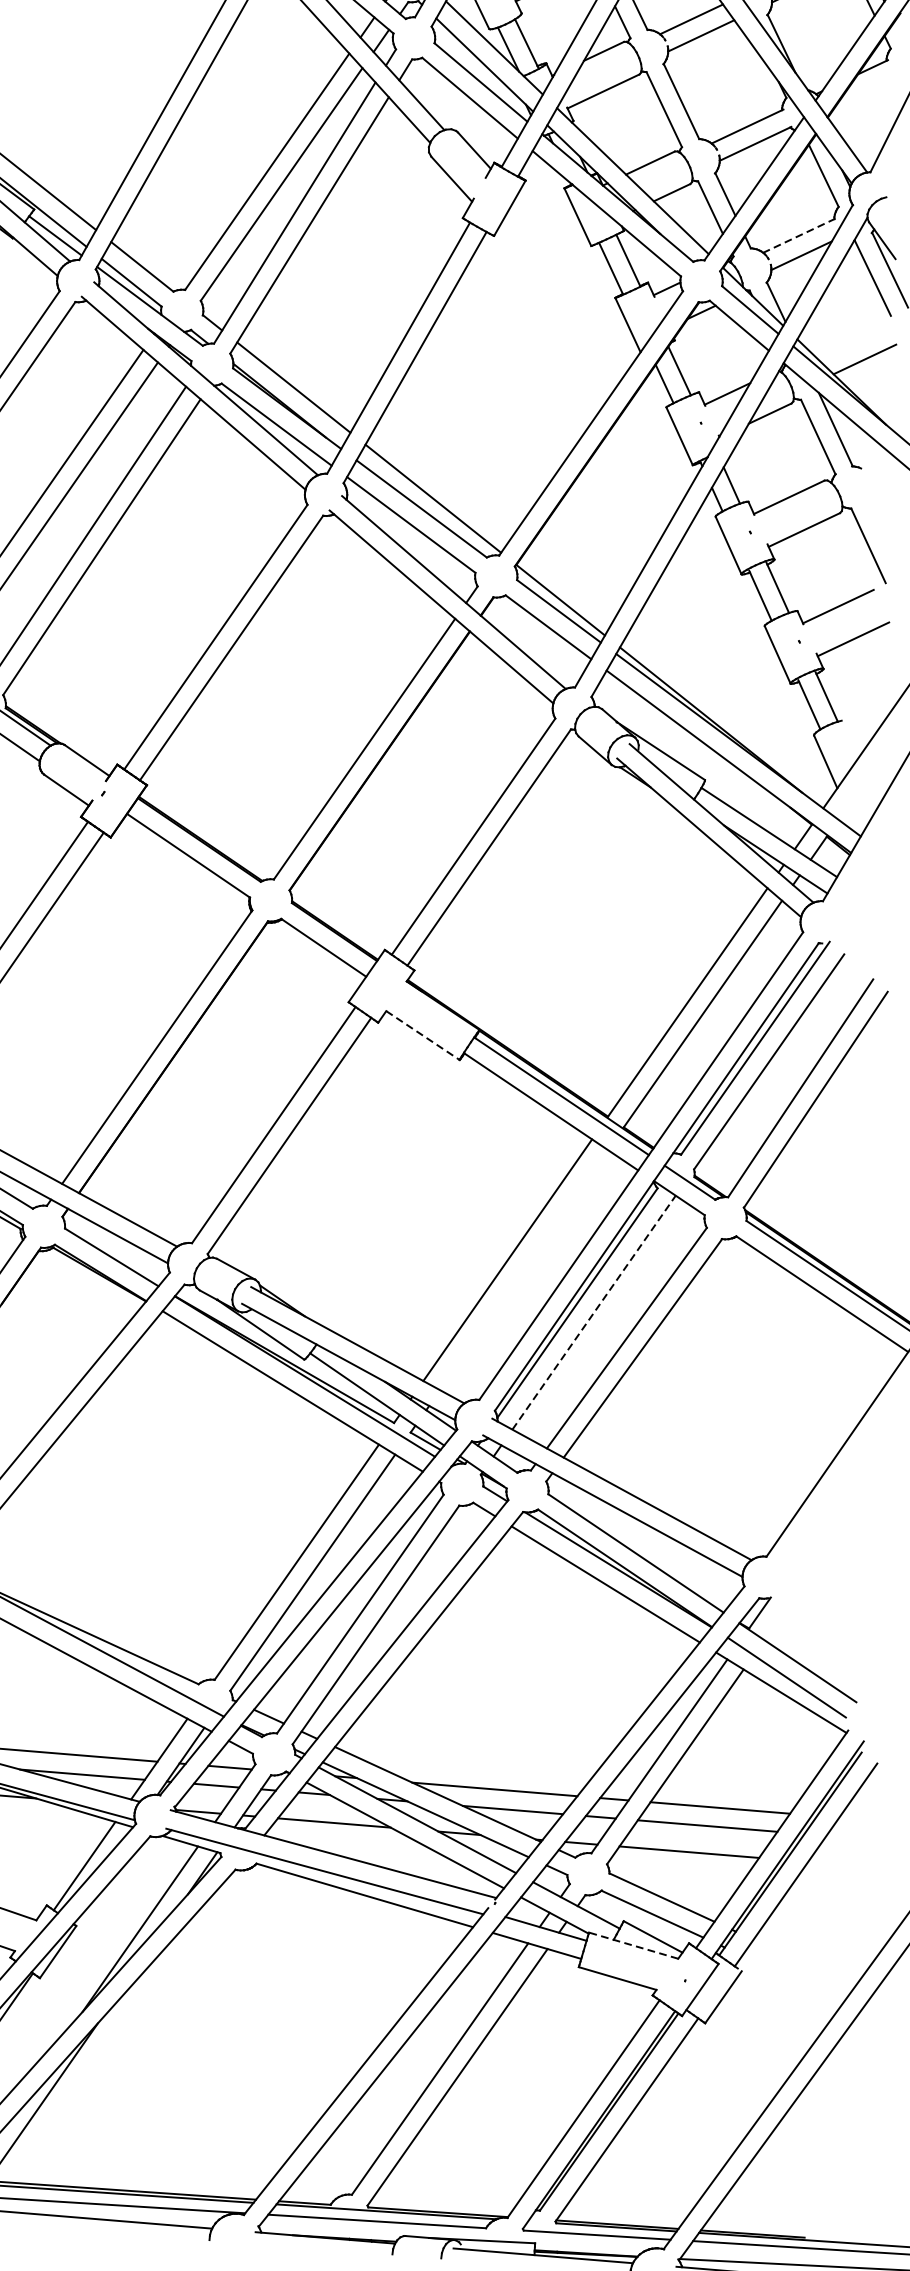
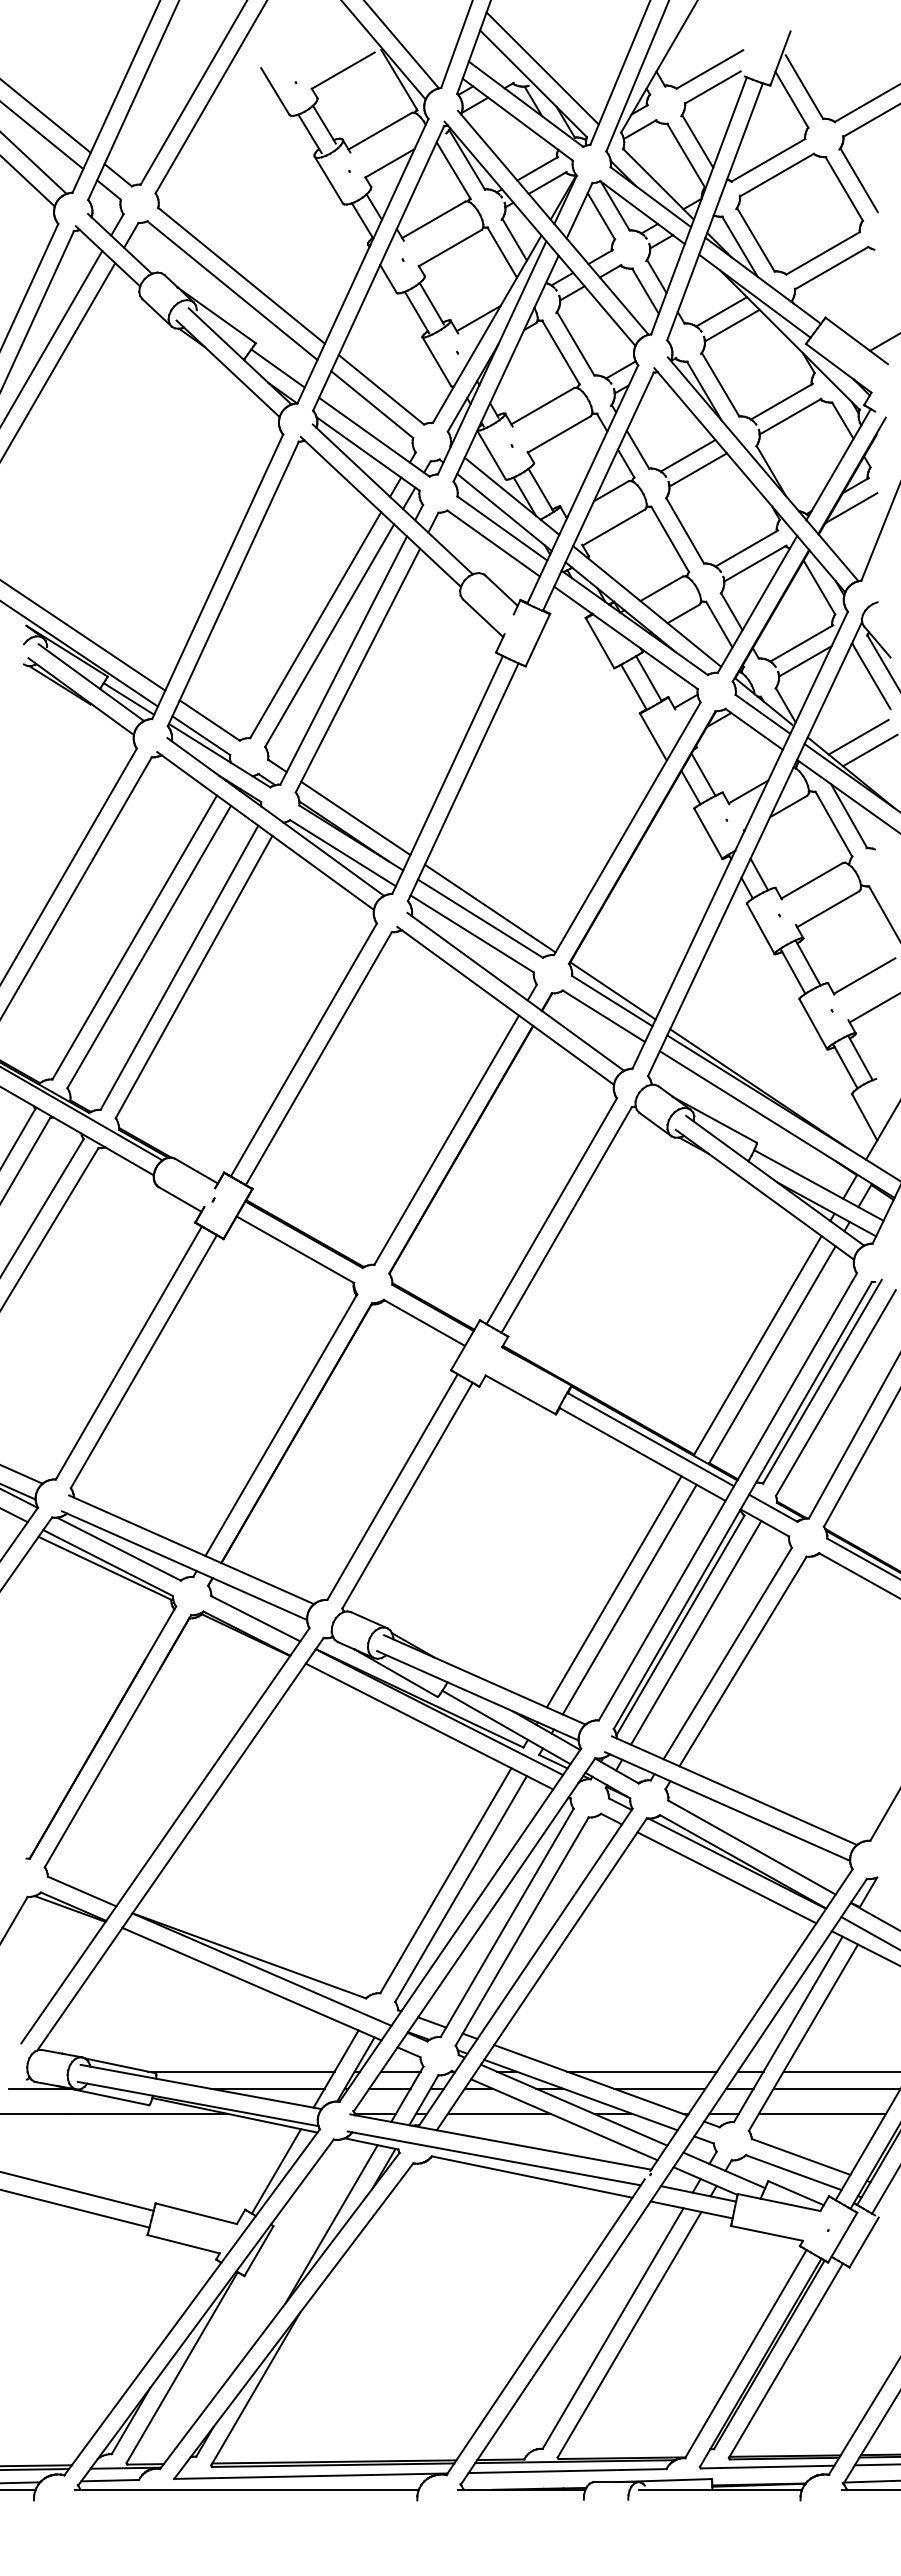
line: (866, 92) -> (851, 508), added
line: (799, 235) -> (801, 643), dashed -> solid
line: (853, 343) -> (858, 736), added
line: (423, 1036) -> (521, 1395), dashed -> solid
line: (523, 1269) -> (629, 1599), added
line: (594, 1312) -> (696, 1632), dashed -> solid
line: (633, 1945) -> (778, 2202), dashed -> solid

